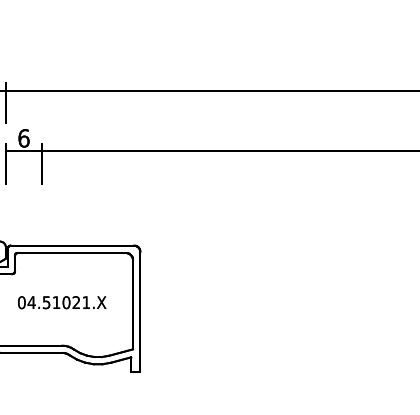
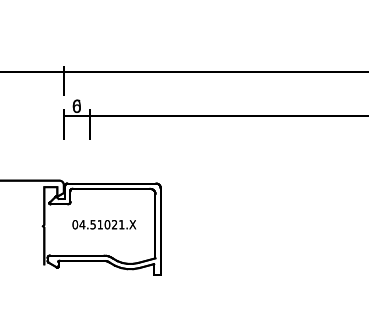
text: (23, 137) -> (76, 105), 6 -> 0

